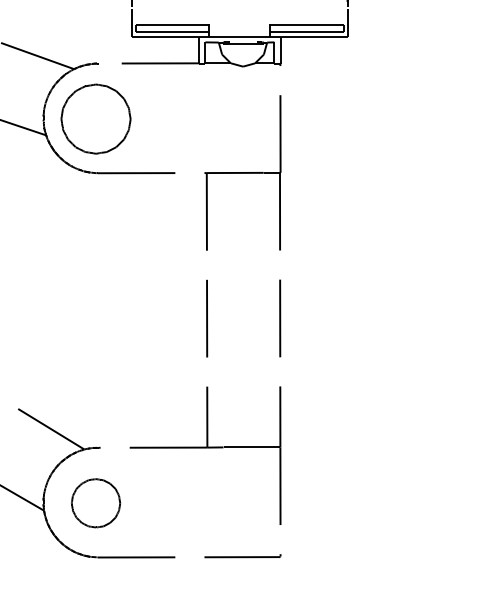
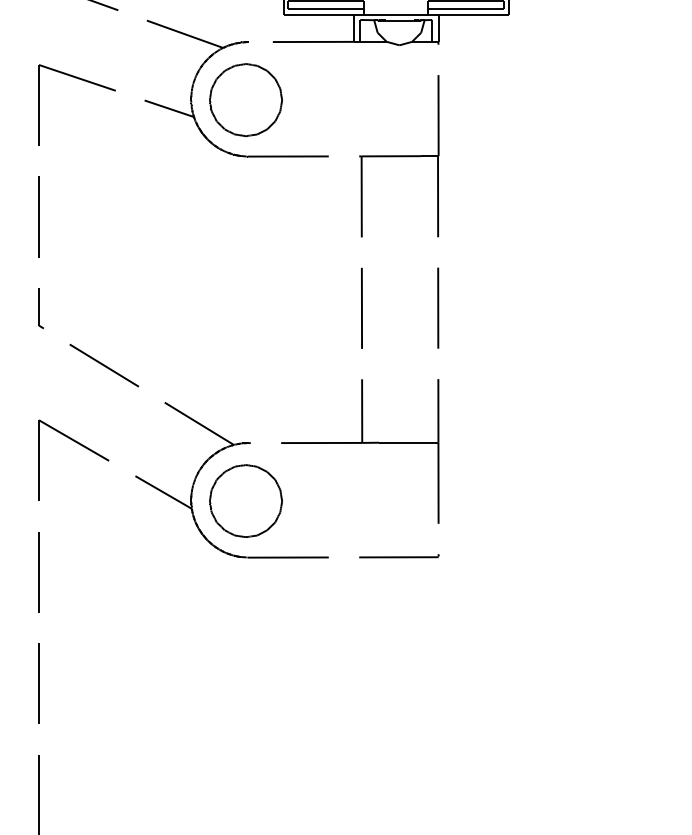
part: (95, 502) -> (245, 500), size x1.43

